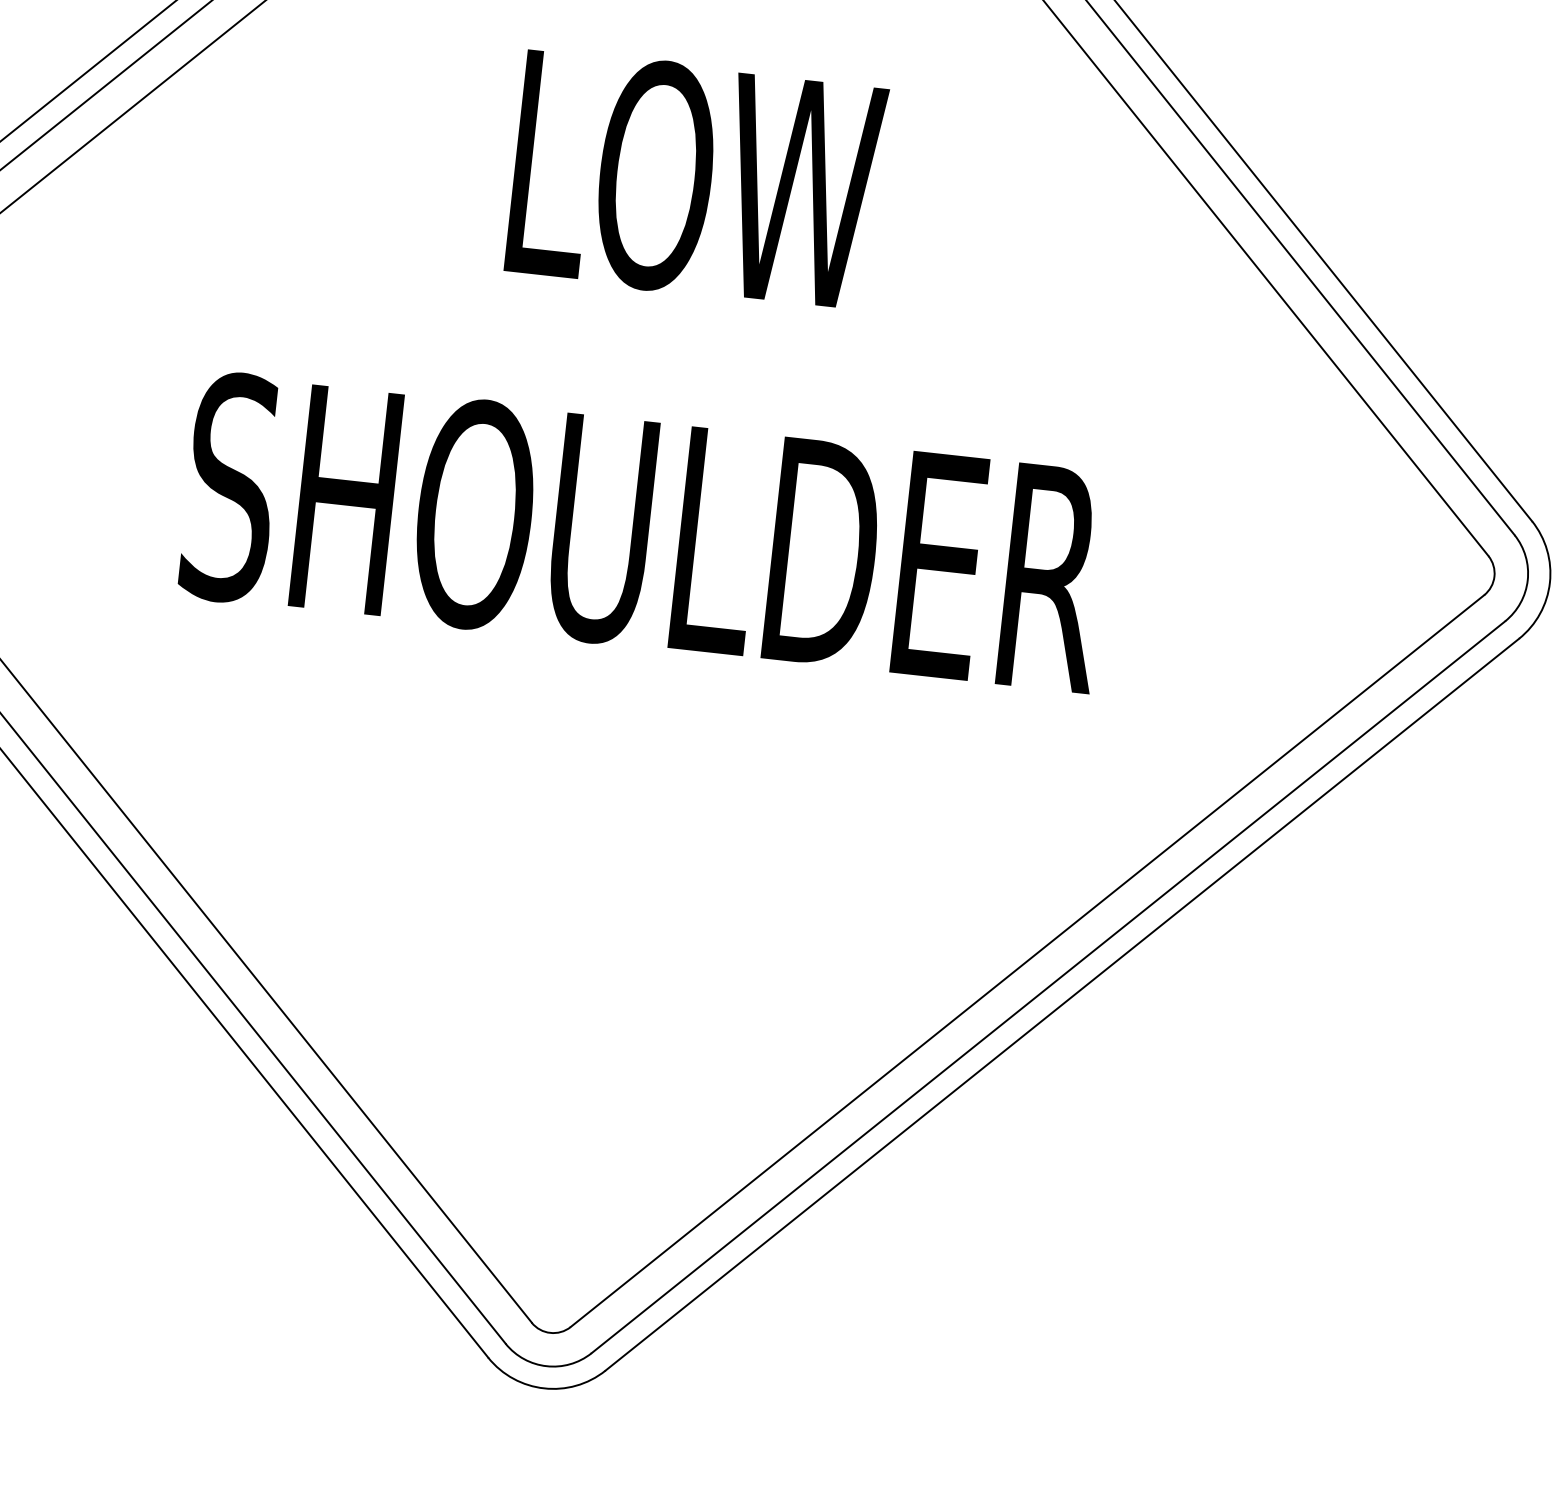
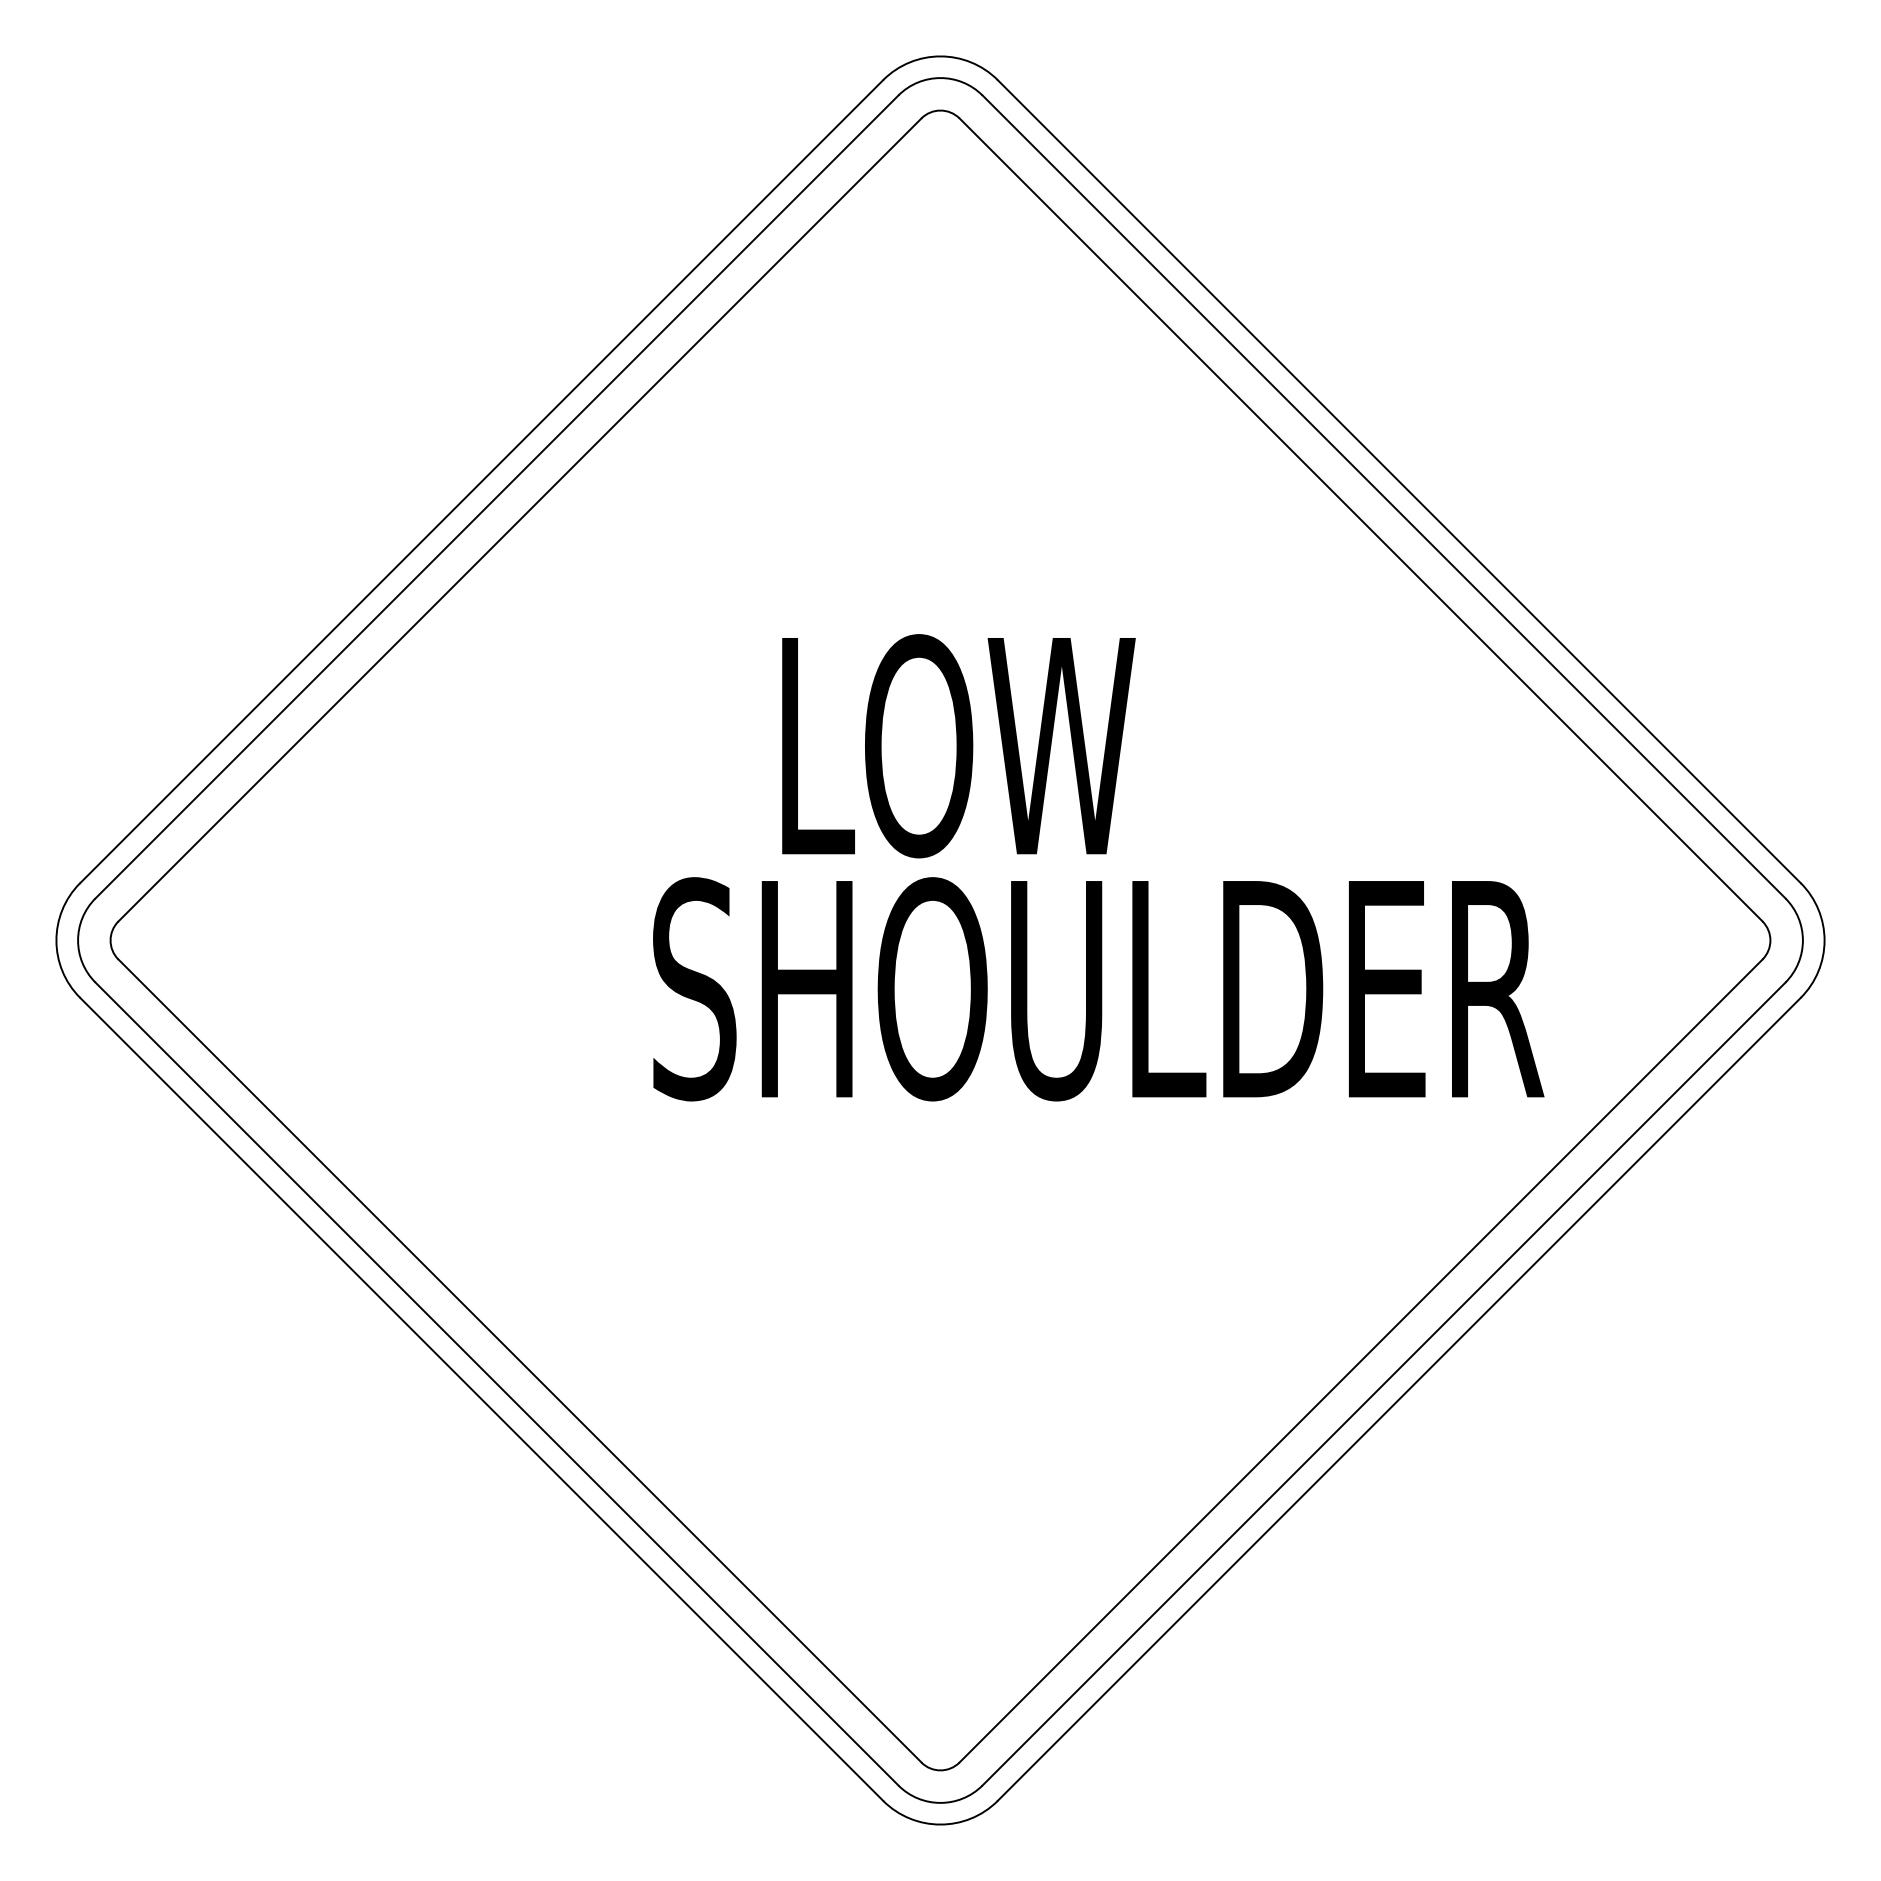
text: (696, 180) -> (958, 746), moved
text: (644, 533) -> (1098, 989), moved

